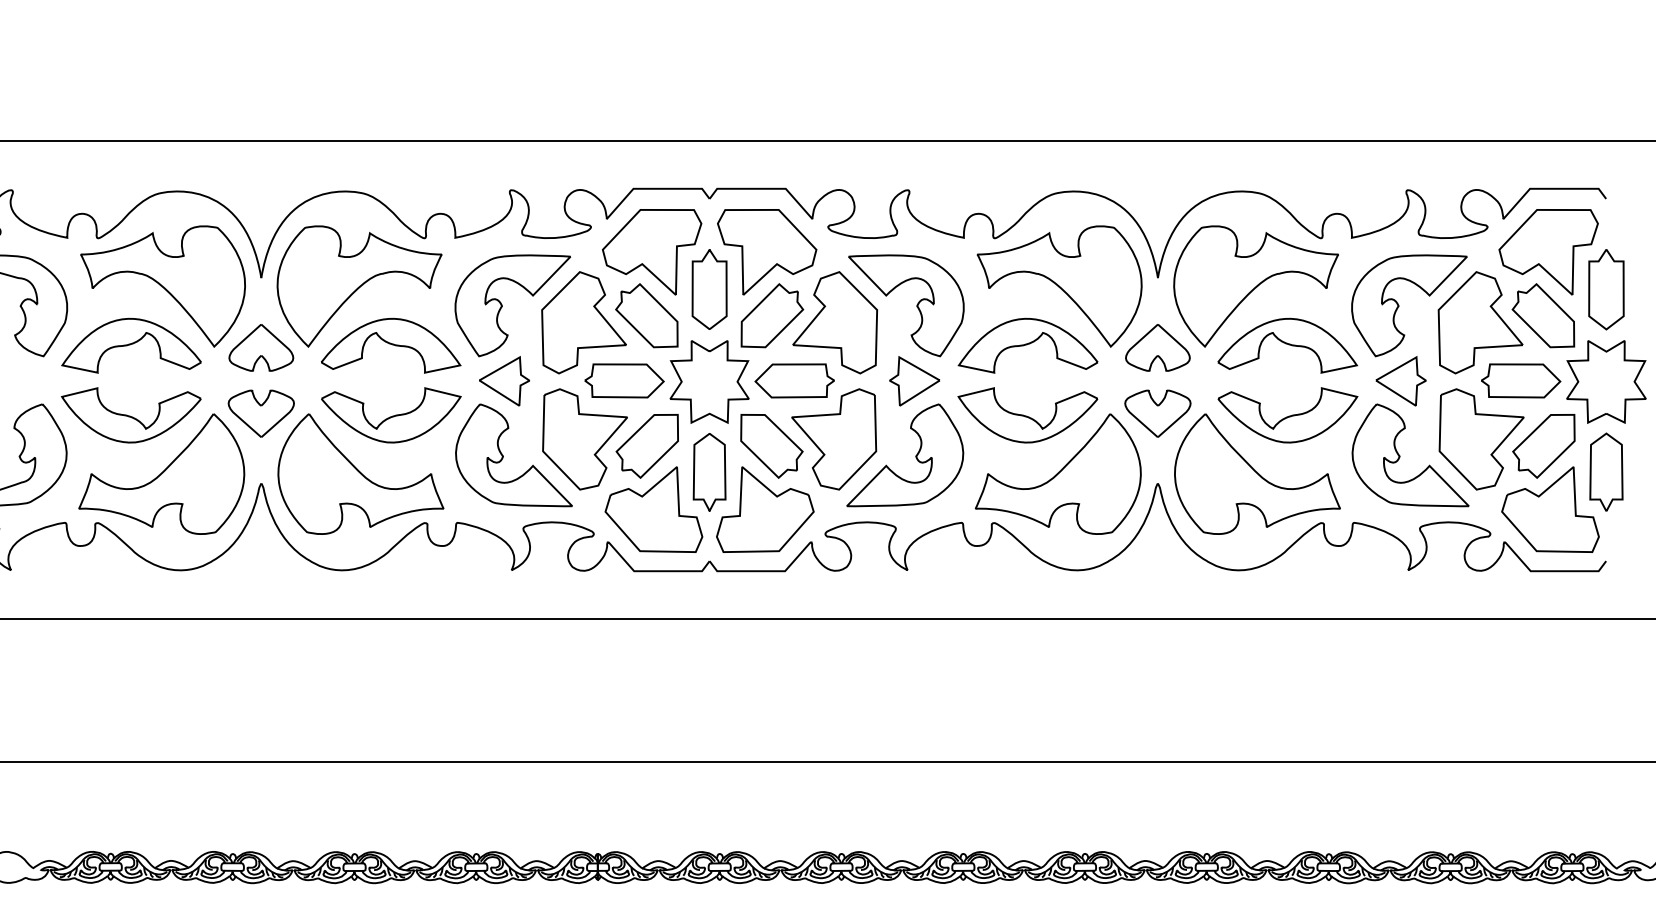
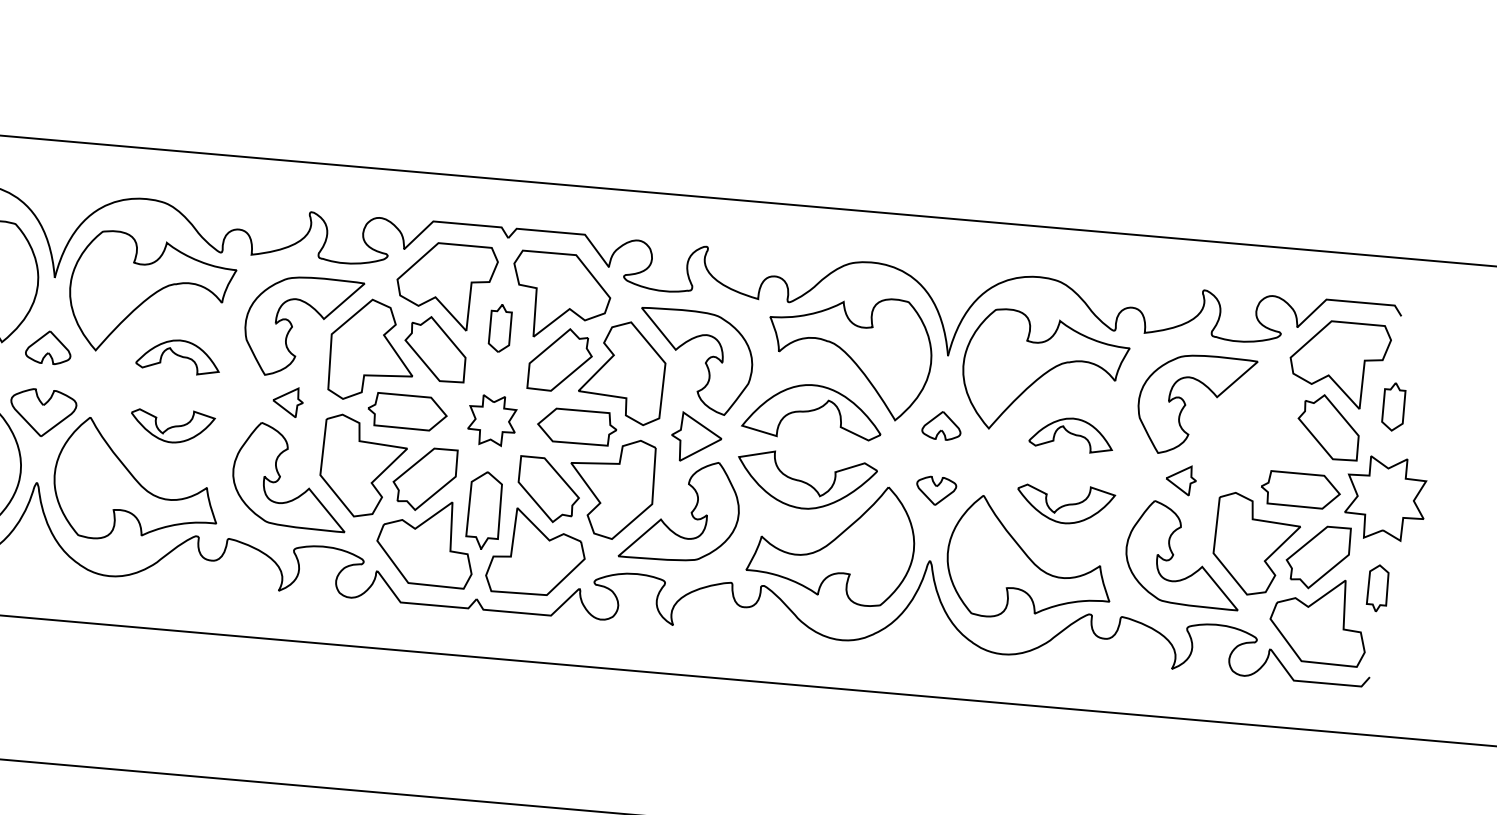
part: (709, 289) -> (500, 328), size x0.6
part: (1606, 289) -> (1393, 406), size x0.6
part: (1480, 322) -> (1265, 428), removed
part: (391, 345) -> (178, 356), size x0.6
part: (1287, 345) -> (1071, 434), size x0.6
part: (261, 347) -> (48, 347), size x0.7
part: (1157, 347) -> (941, 425), size x0.6
part: (504, 381) -> (288, 402), size x0.6
part: (709, 381) -> (492, 420), size x0.6
part: (1400, 381) -> (1180, 480), size x0.6
part: (1157, 413) -> (935, 490), size x0.6
part: (391, 415) -> (172, 426), size x0.6
part: (1287, 415) -> (1065, 504), size x0.7
part: (1606, 471) -> (1378, 587), size x0.6

